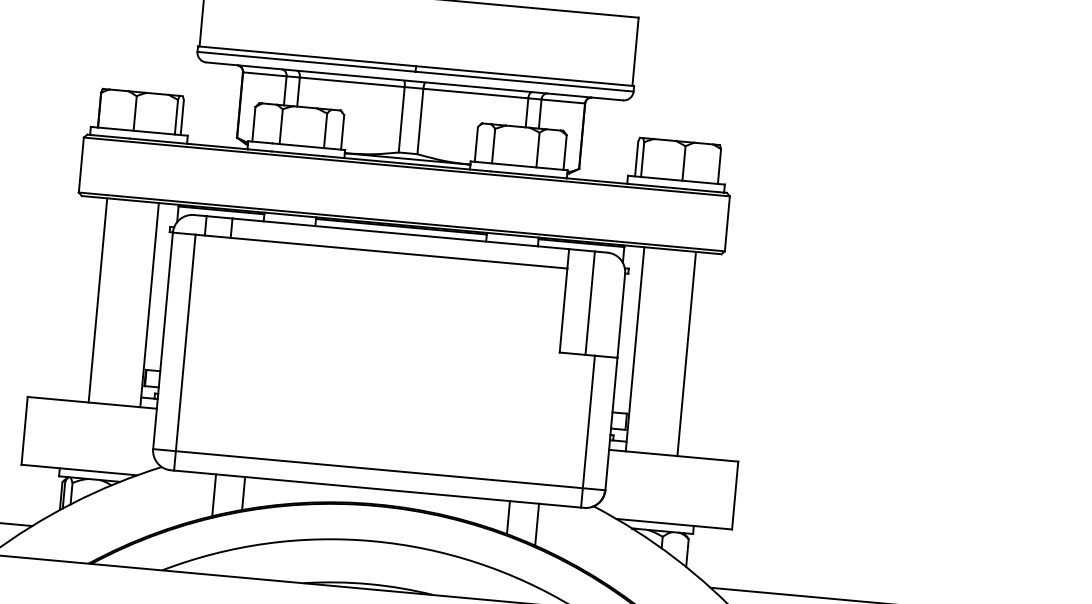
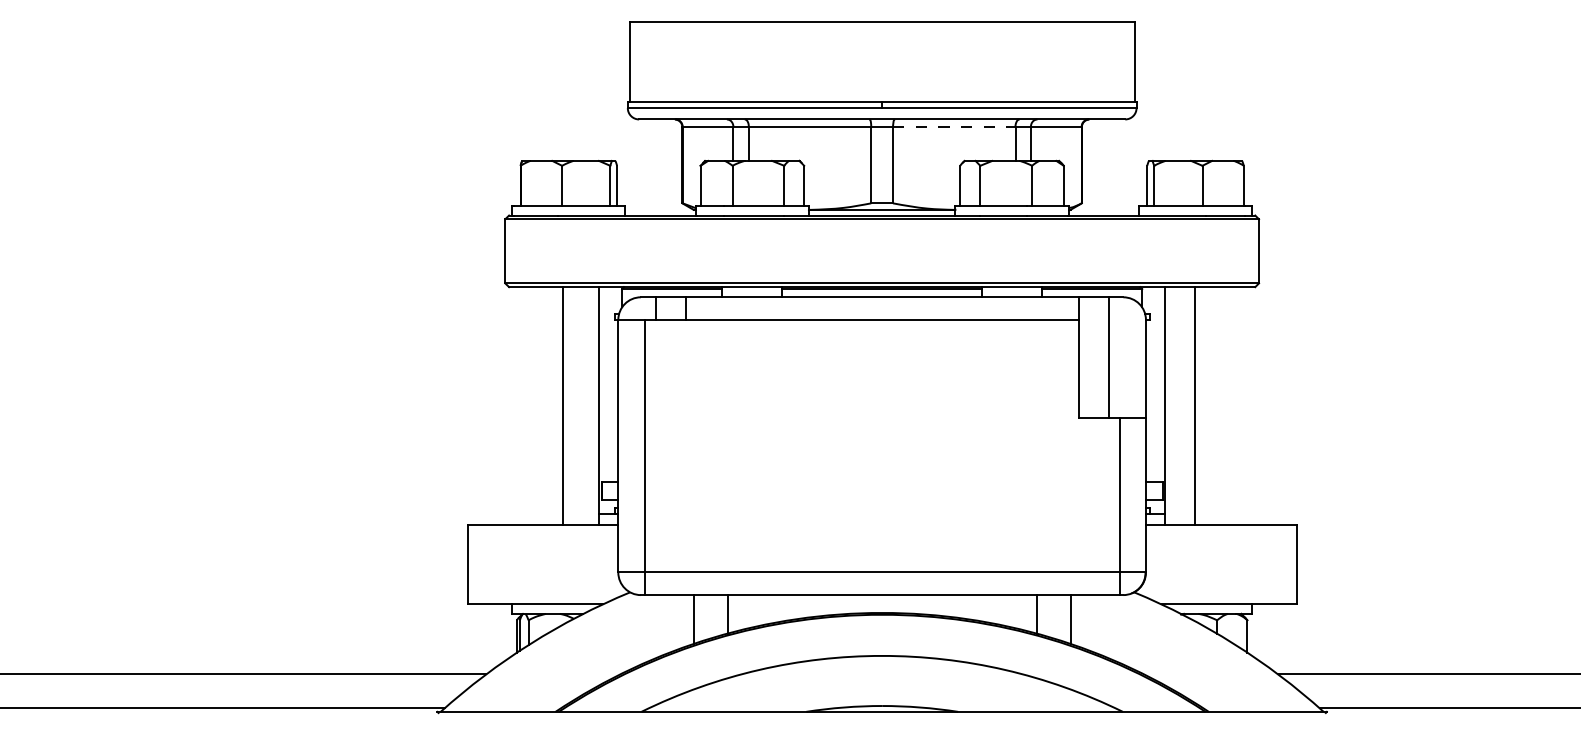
line: (476, 93) -> (954, 127), solid -> dashed
line: (97, 300) -> (562, 406), moved
line: (686, 354) -> (1194, 406), moved

